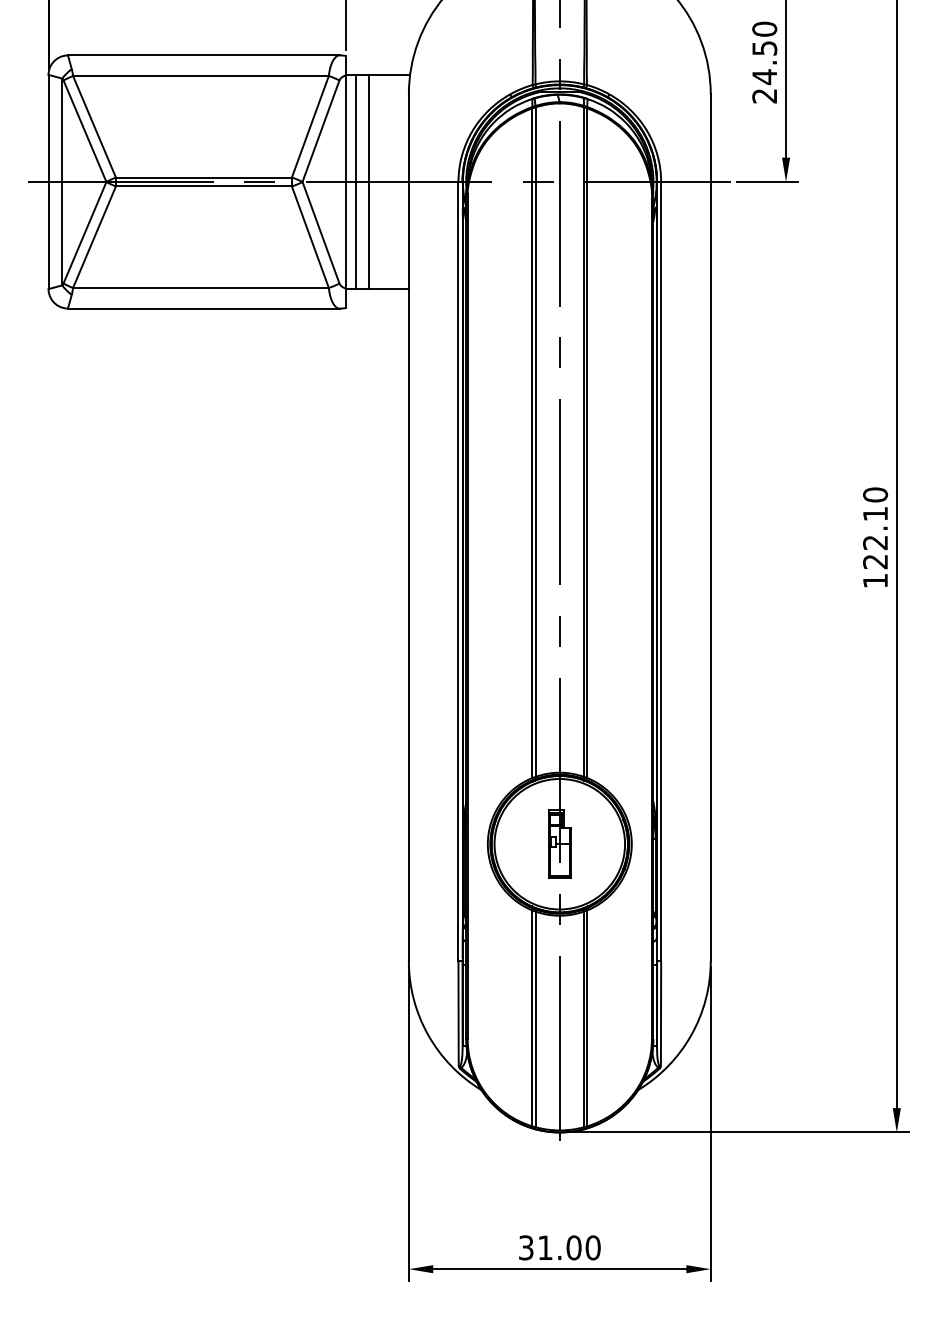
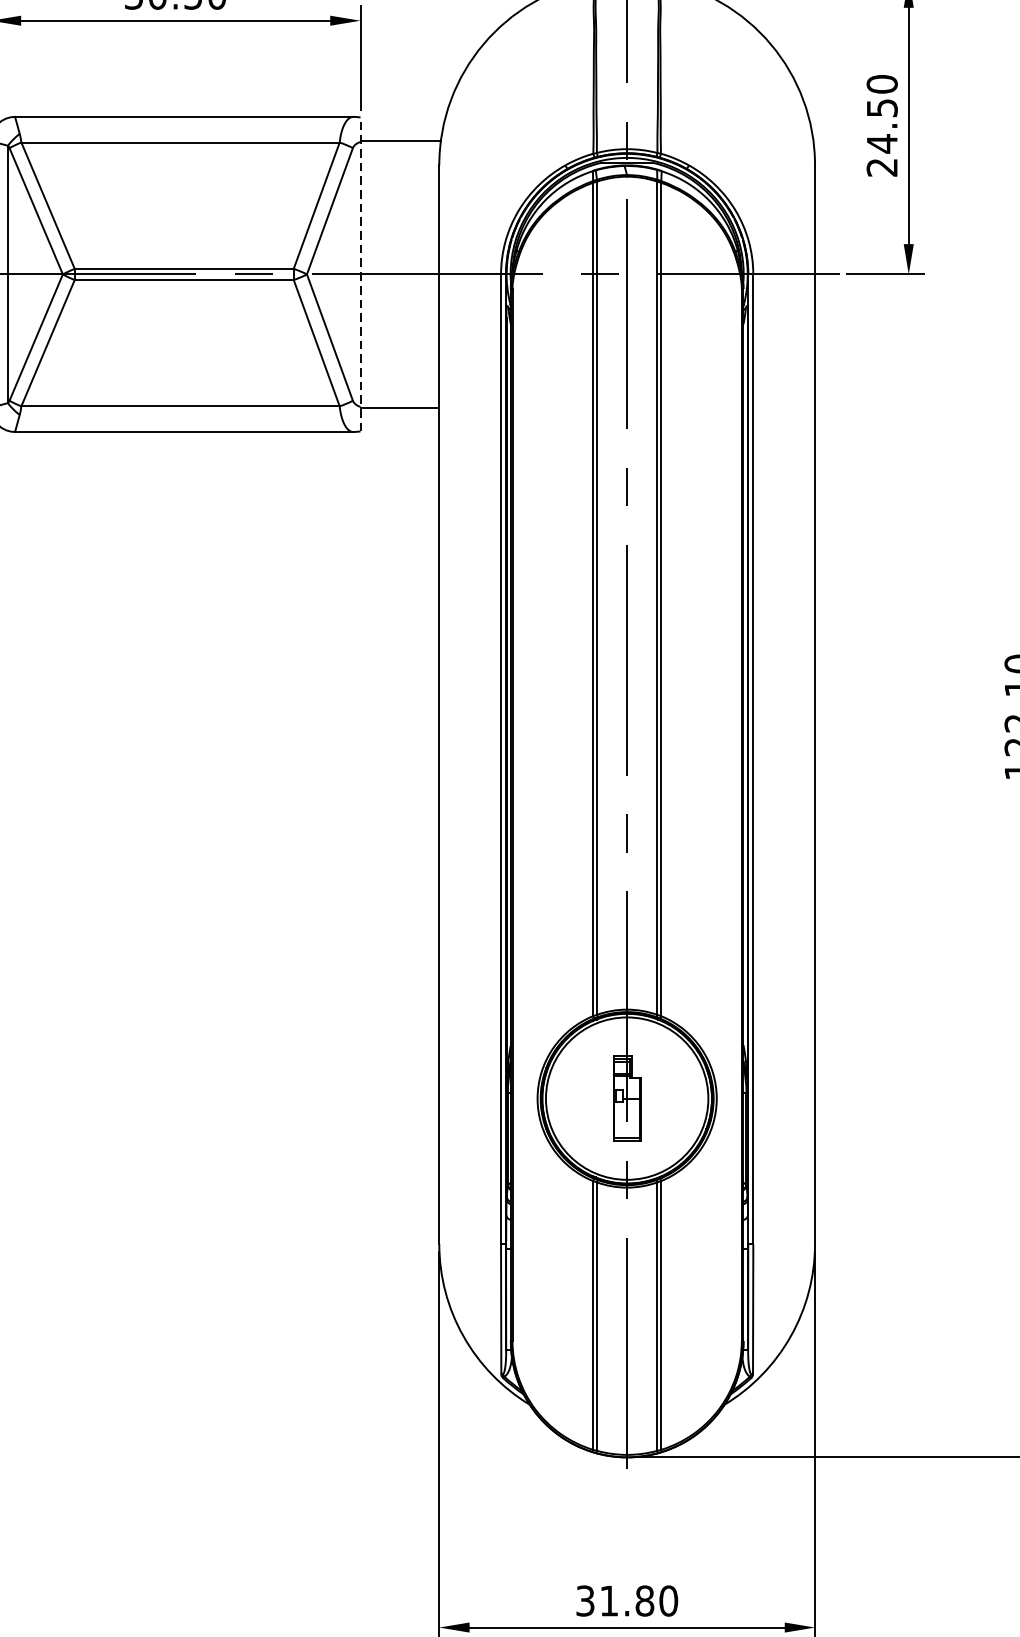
line: (345, 181) -> (360, 273), solid -> dashed
line: (356, 181) -> (374, 273), removed
line: (369, 181) -> (390, 273), removed
text: (573, 1247) -> (644, 1600), 31.00 -> 31.80

